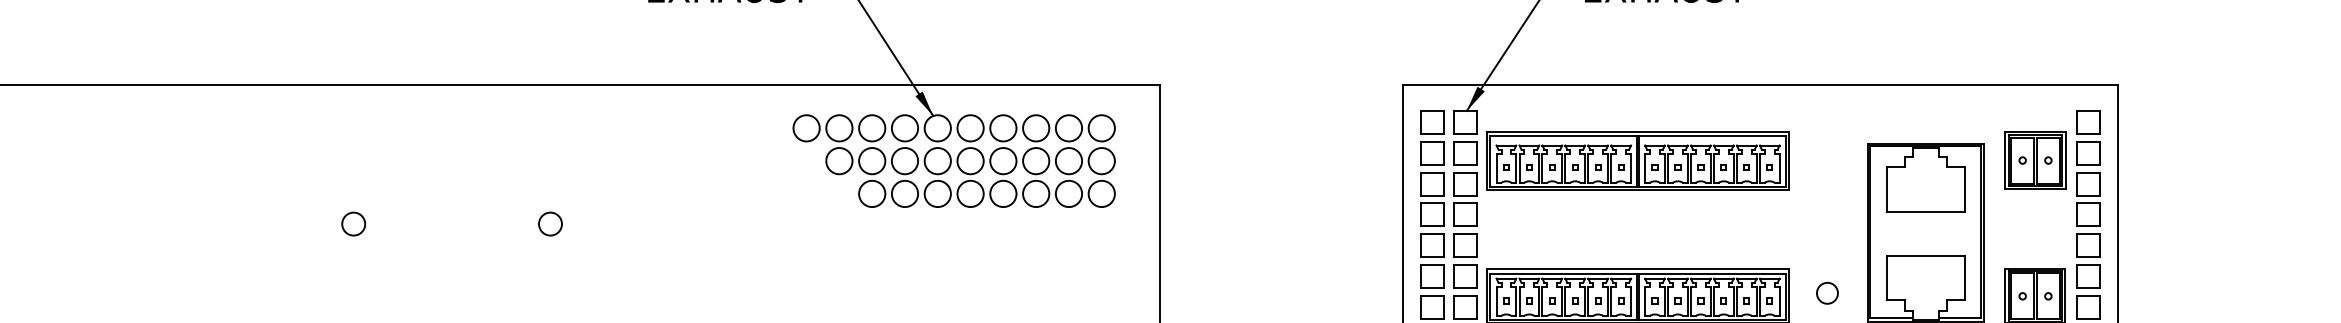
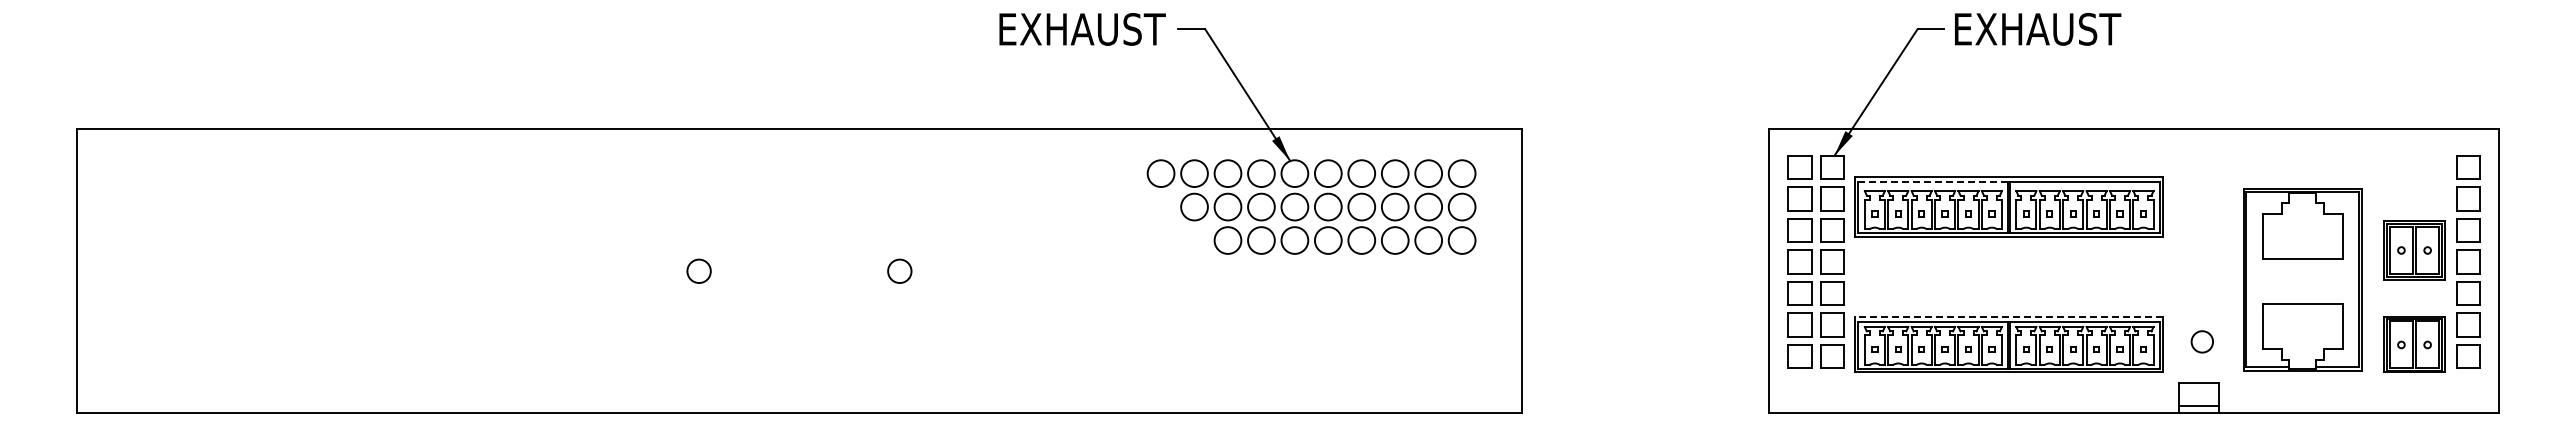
line: (1563, 136) -> (1933, 181), solid -> dashed
part: (2035, 160) -> (2414, 250), moved
line: (1638, 269) -> (2009, 317), solid -> dashed

